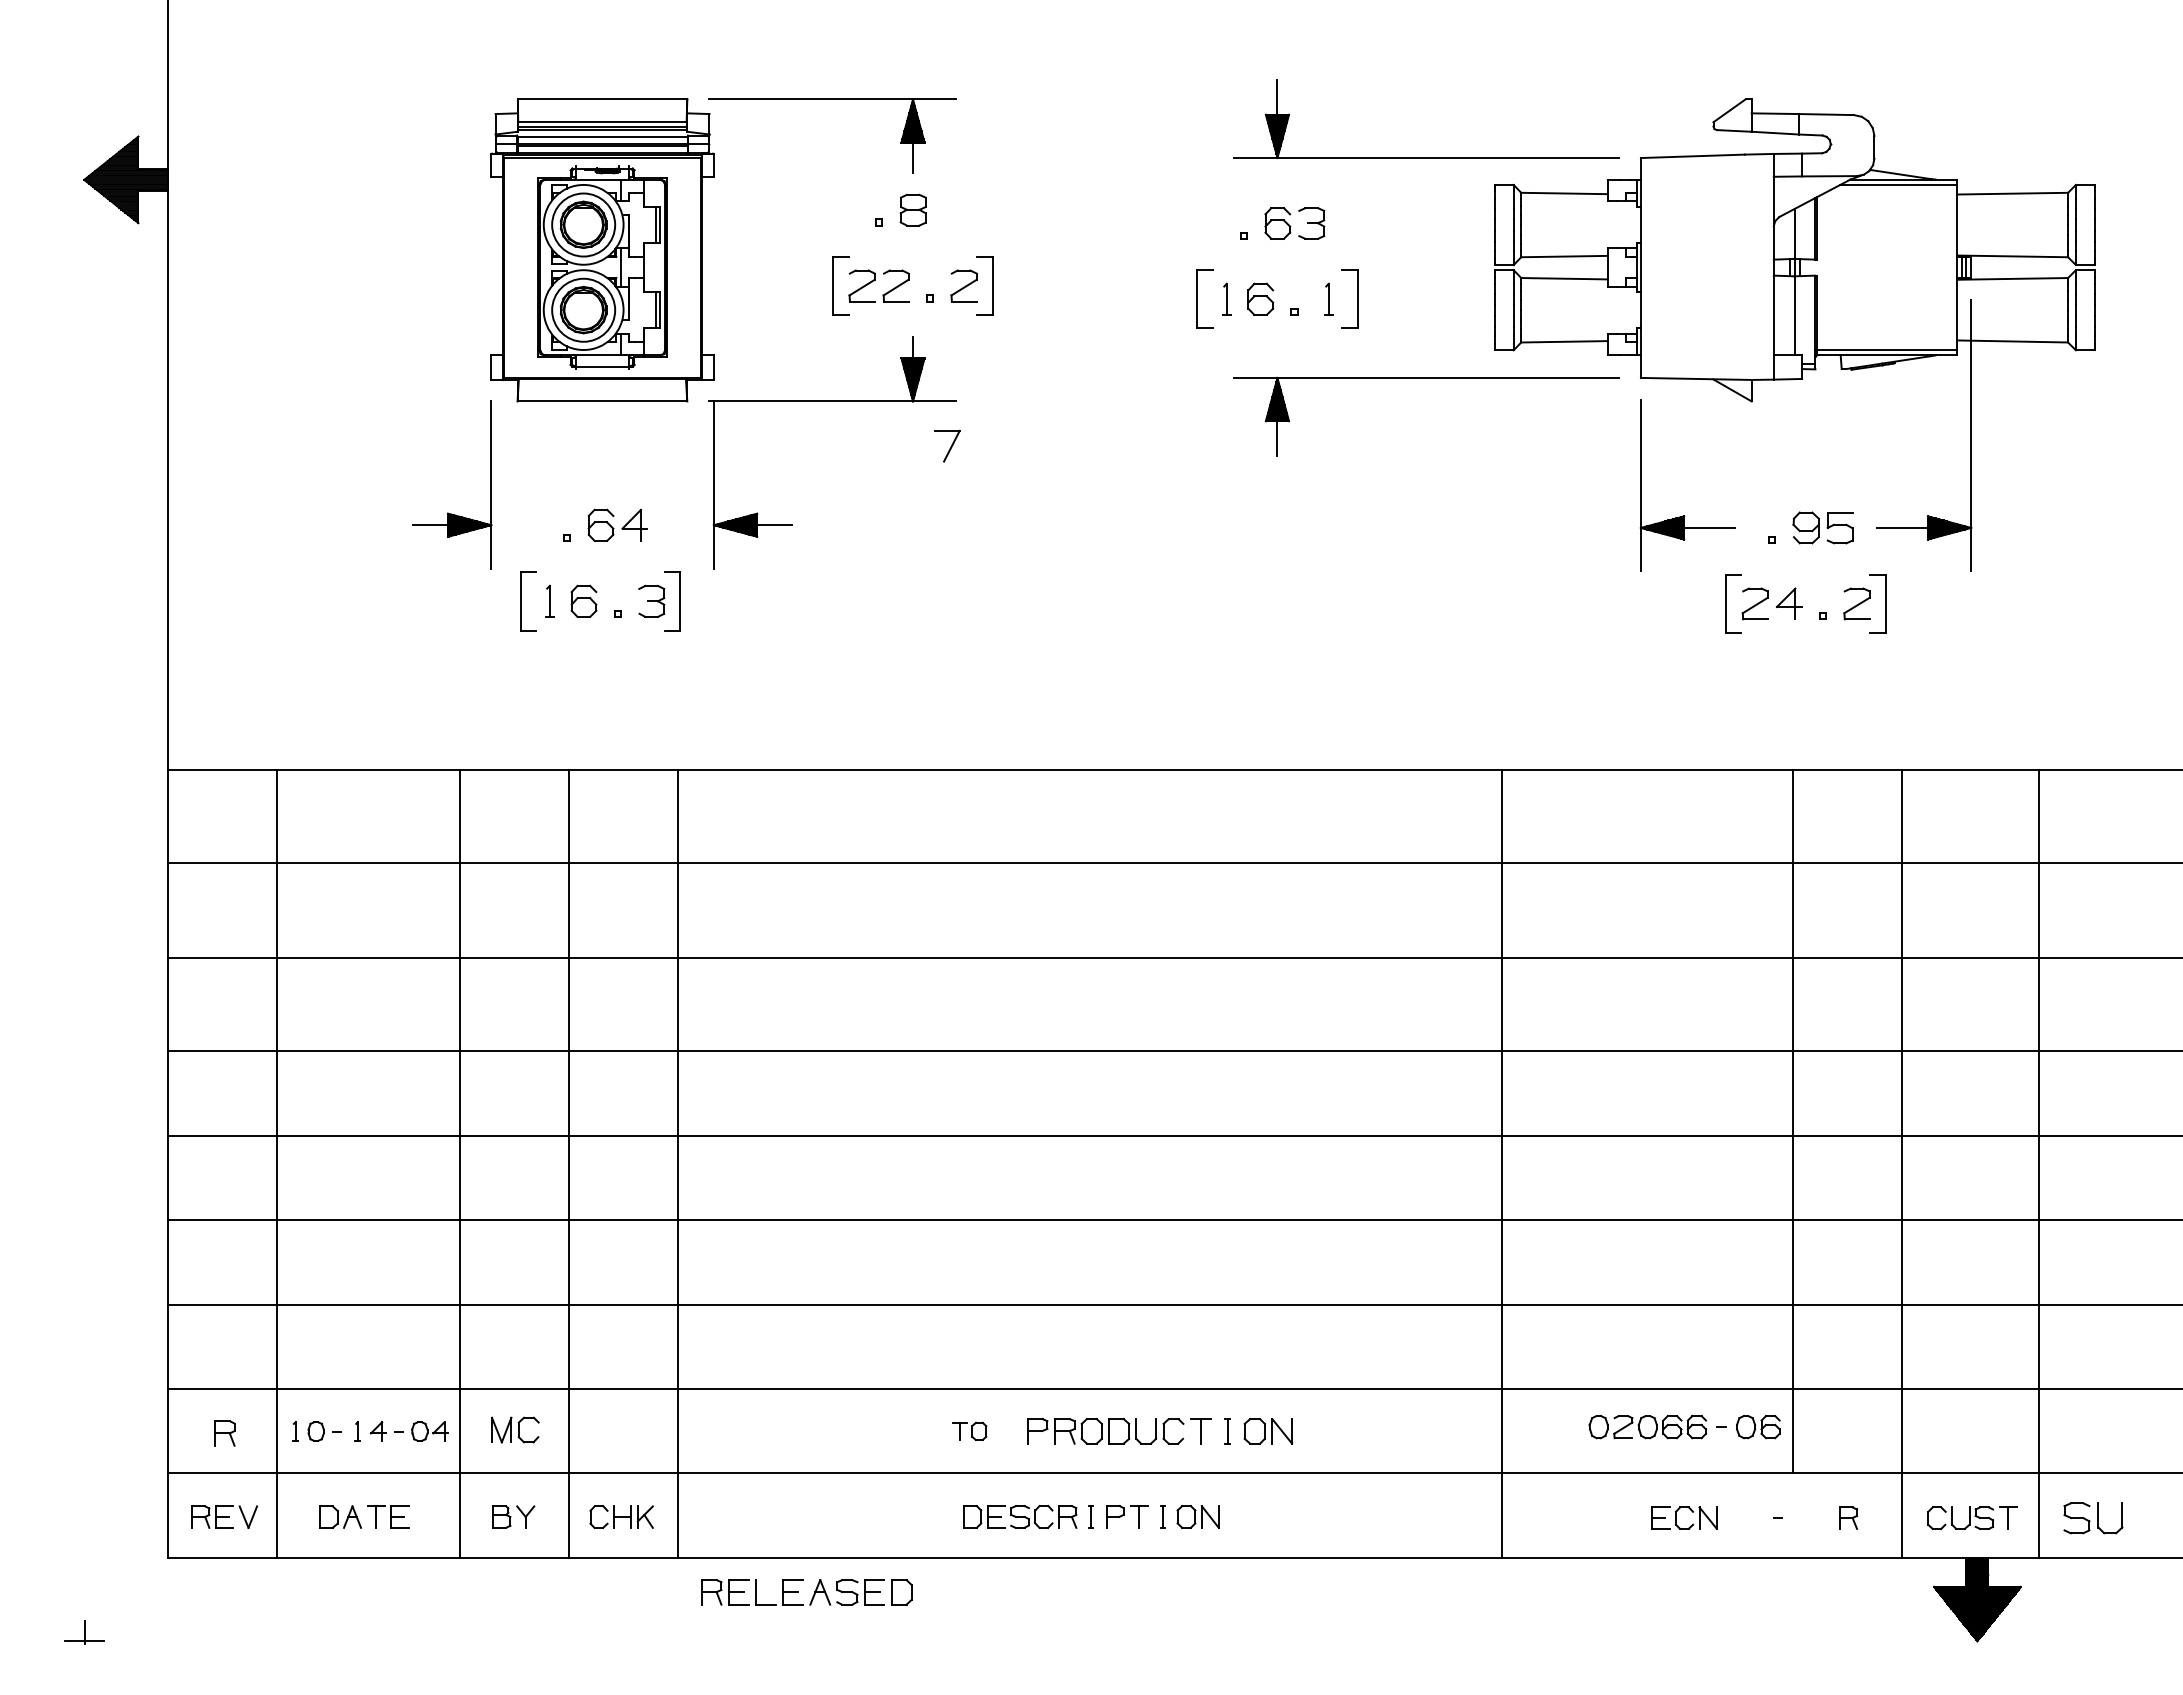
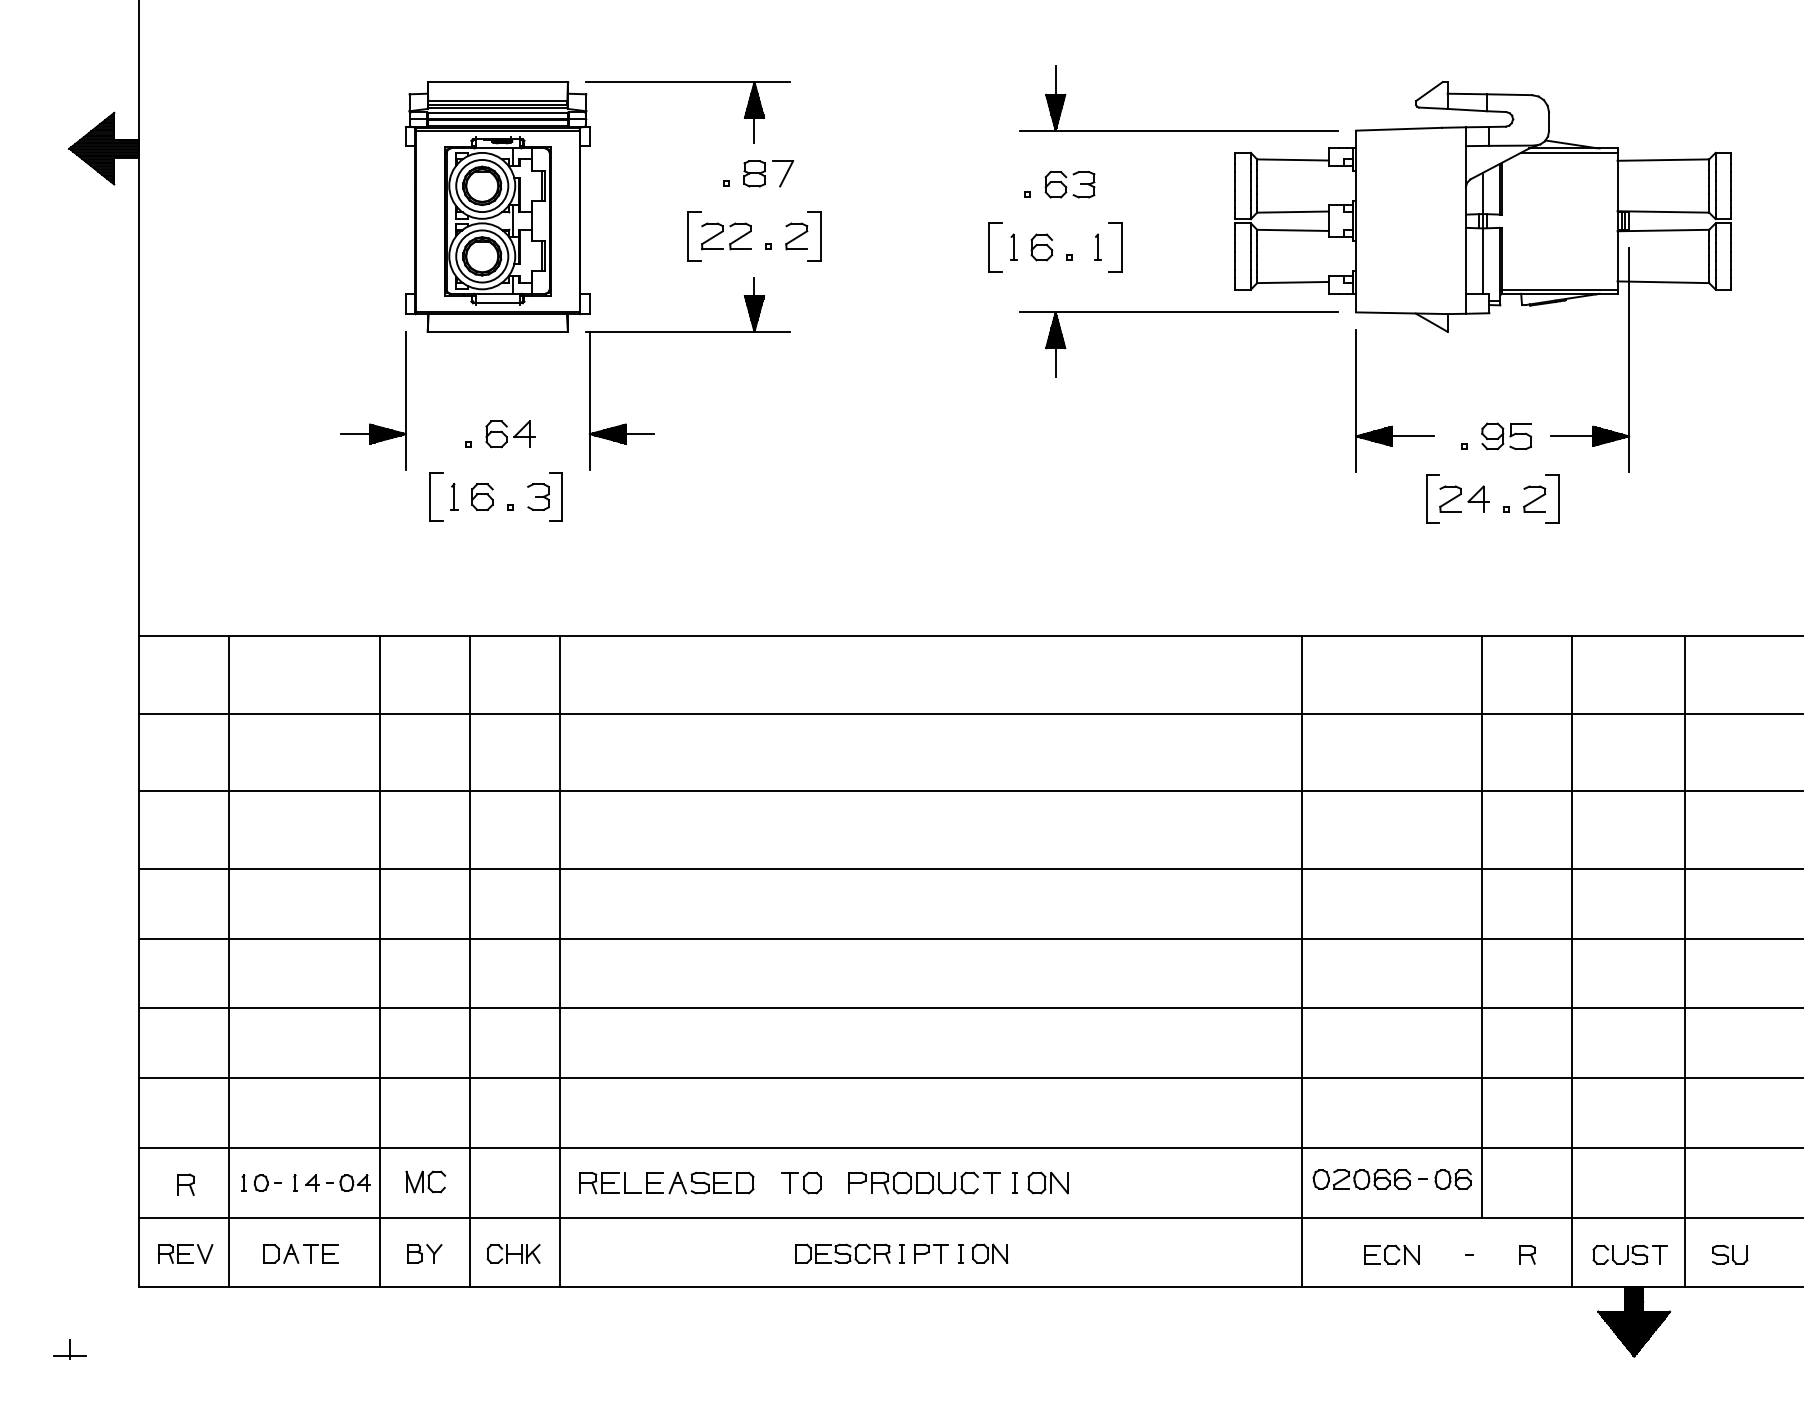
part: (947, 445) -> (782, 173), moved
line: (1502, 1163) -> (1302, 961), moved
part: (969, 1431) -> (801, 1183), size x1.43
part: (2093, 1517) -> (1730, 1254), size x0.71
part: (813, 1593) -> (672, 1184), moved

